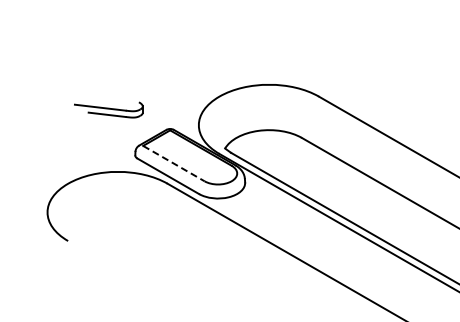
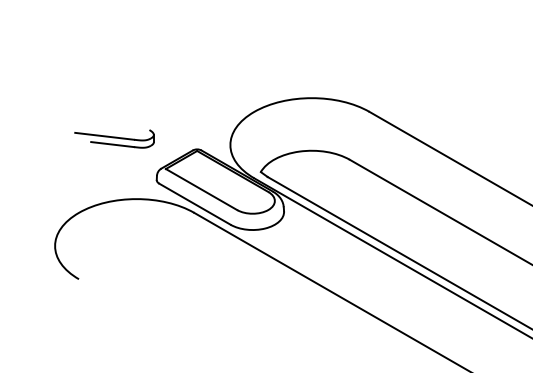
part: (108, 109) -> (114, 138), moved
line: (174, 163) -> (202, 189), dashed -> solid

